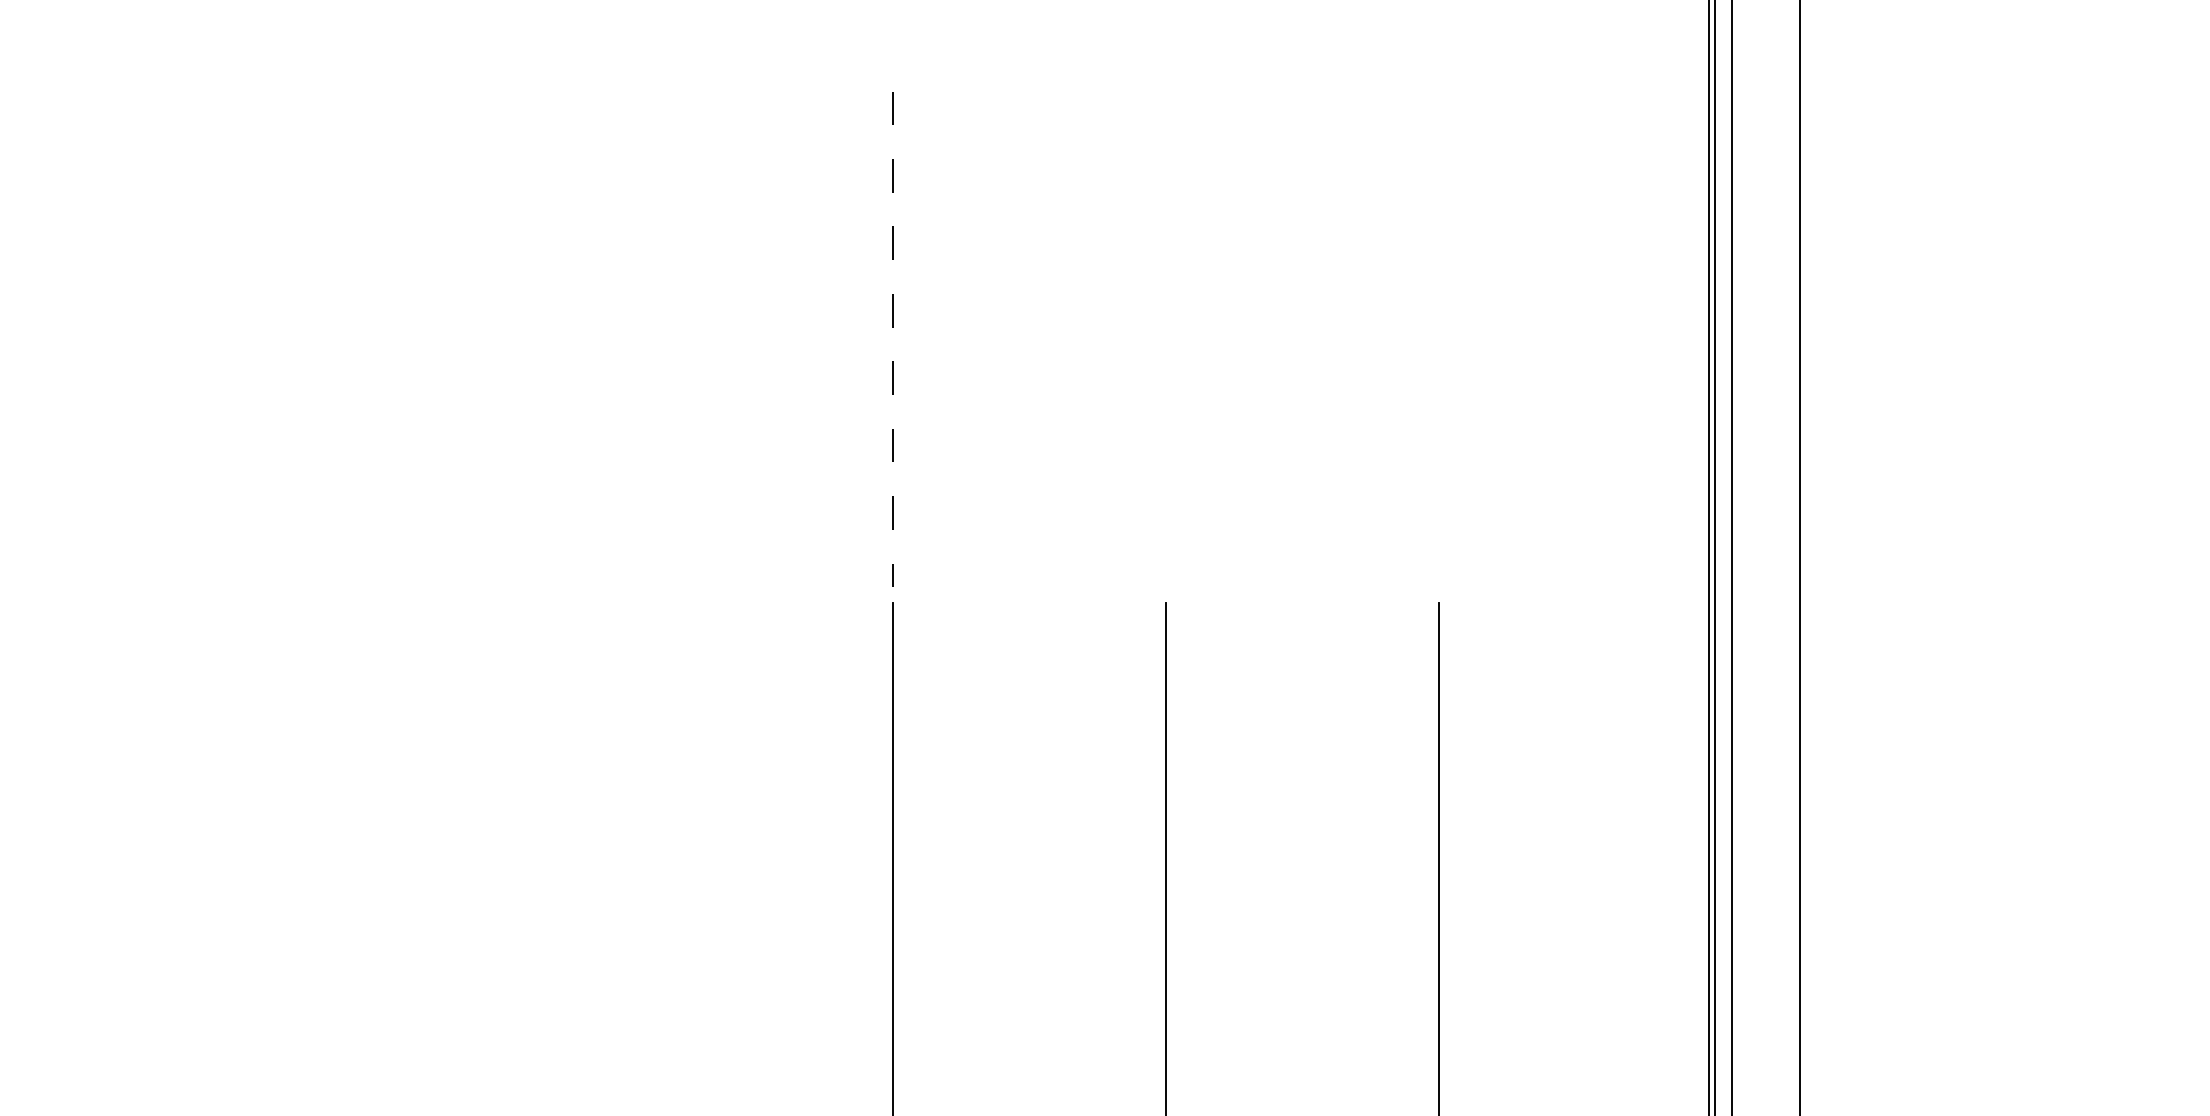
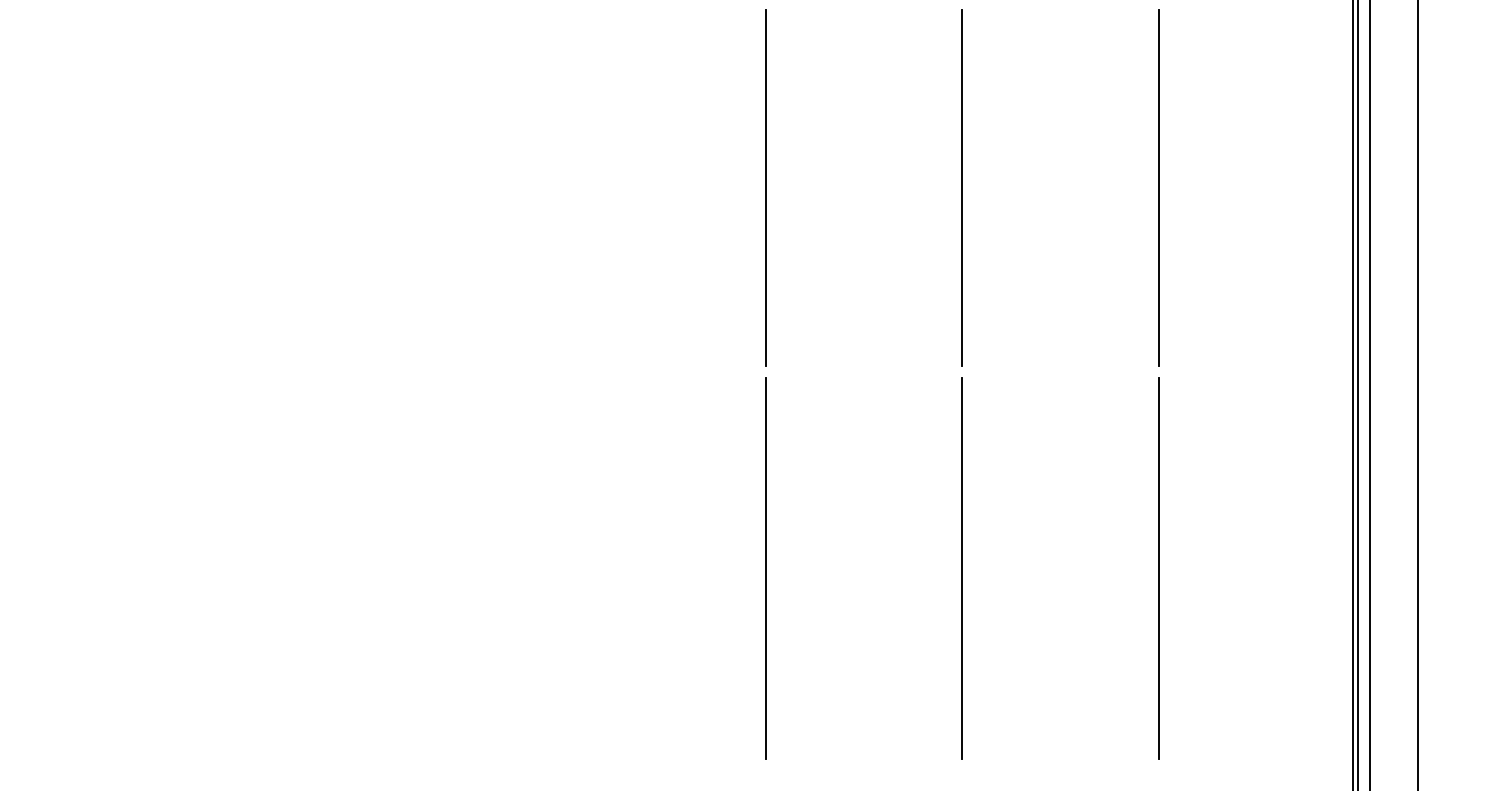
line: (1165, 338) -> (962, 187), added
line: (1438, 338) -> (1158, 187), added
line: (892, 339) -> (766, 188), dashed -> solid

